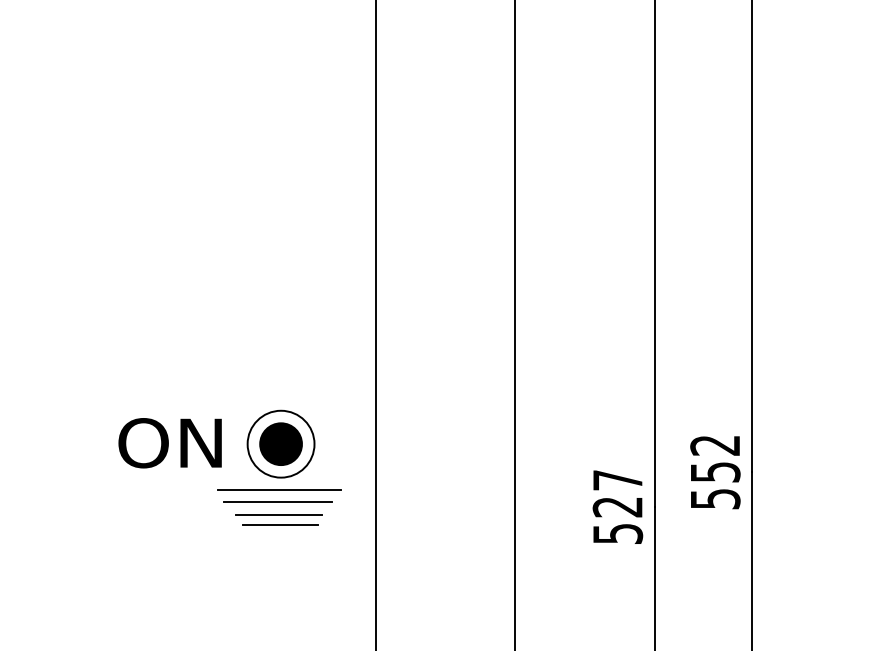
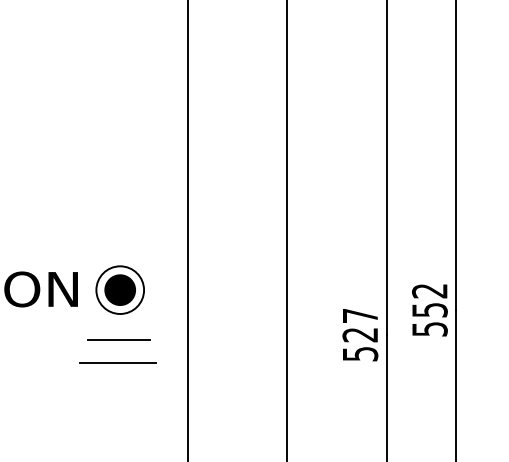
line: (279, 489) -> (119, 322), removed
line: (277, 501) -> (117, 363), moved
line: (280, 524) -> (119, 347), removed

